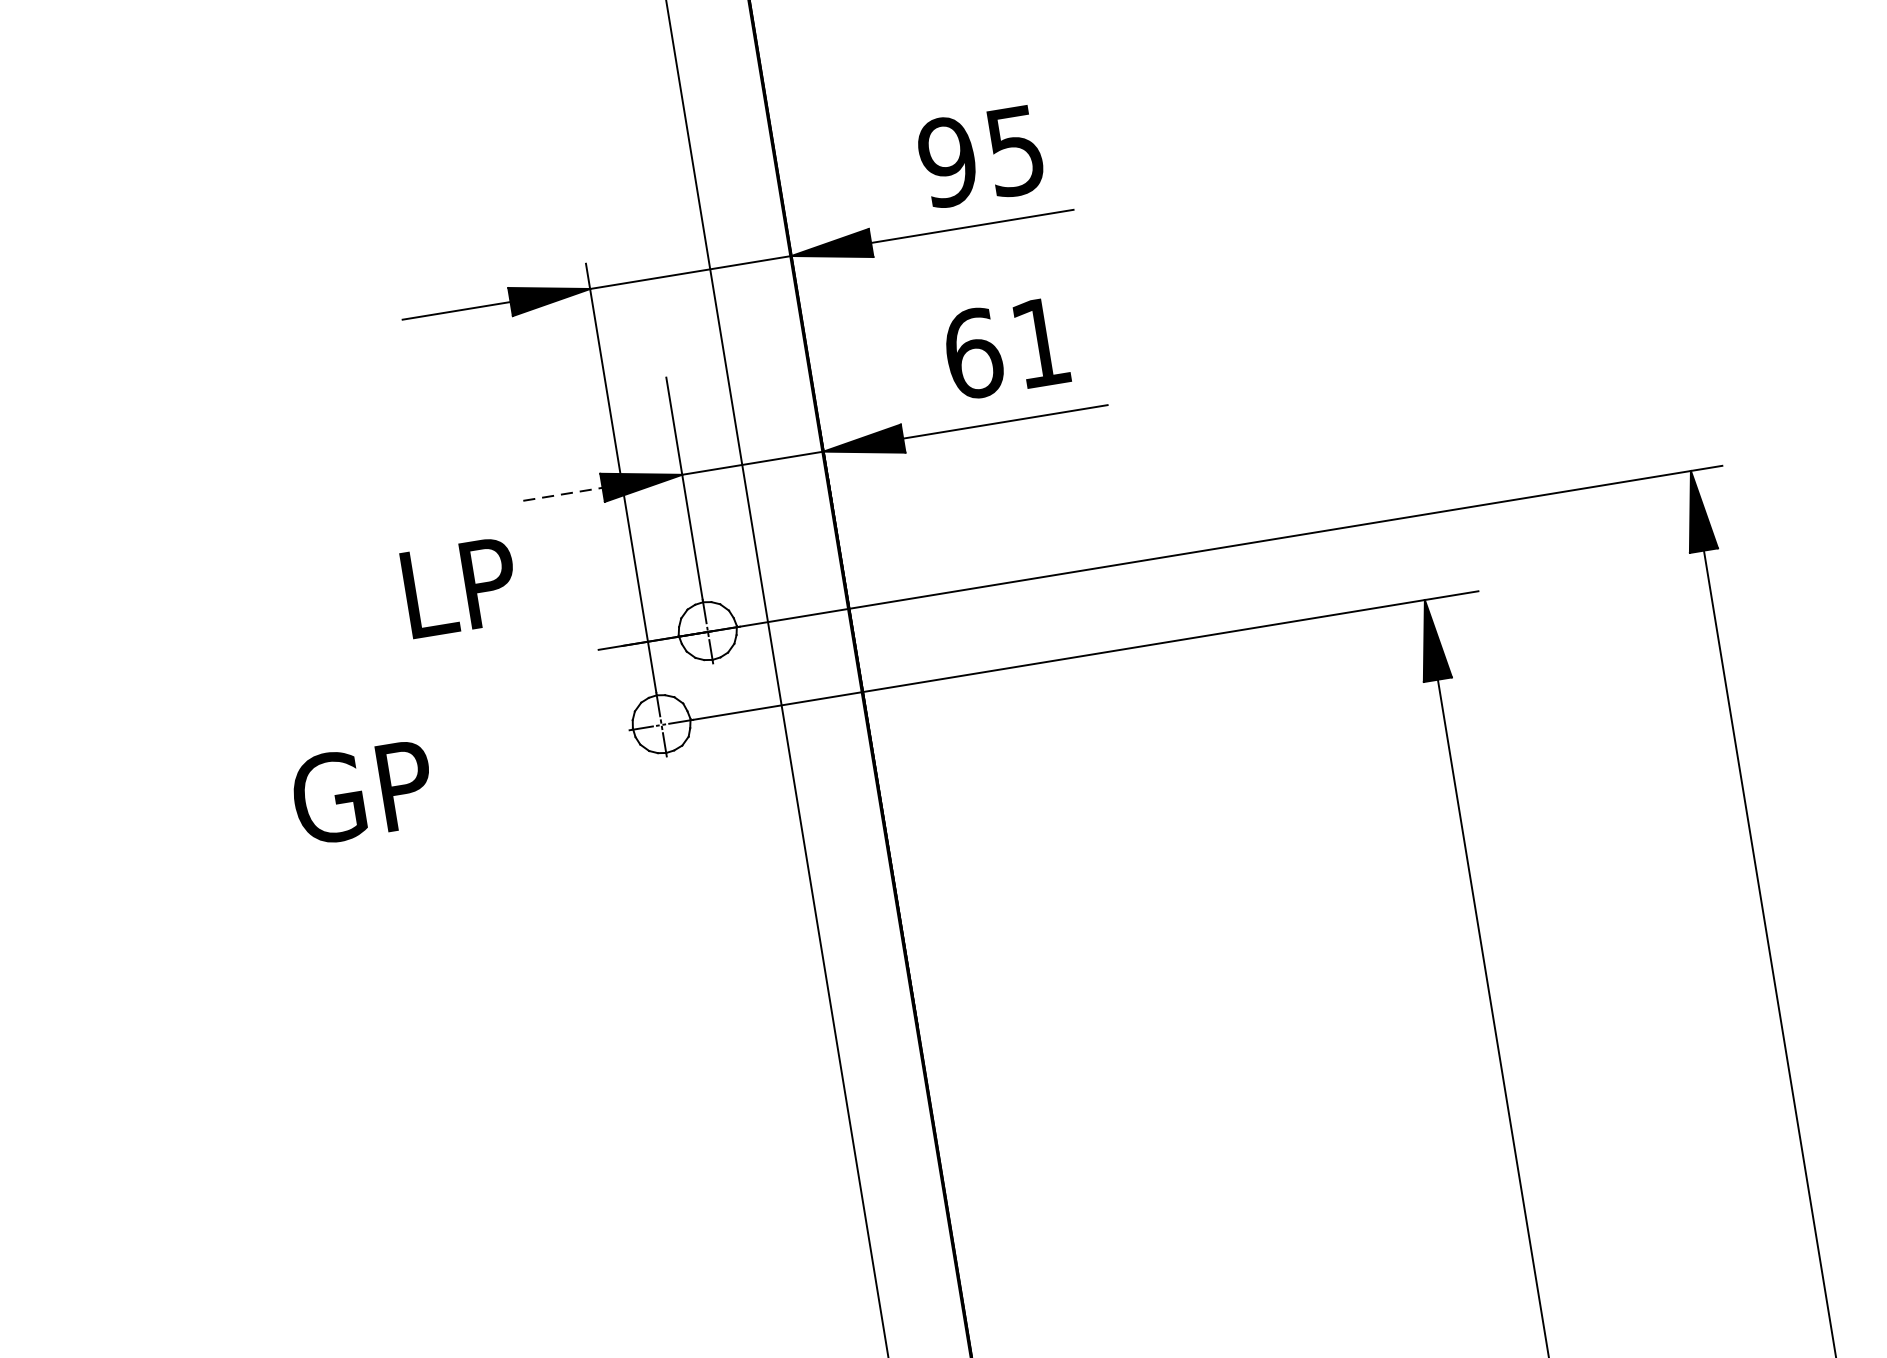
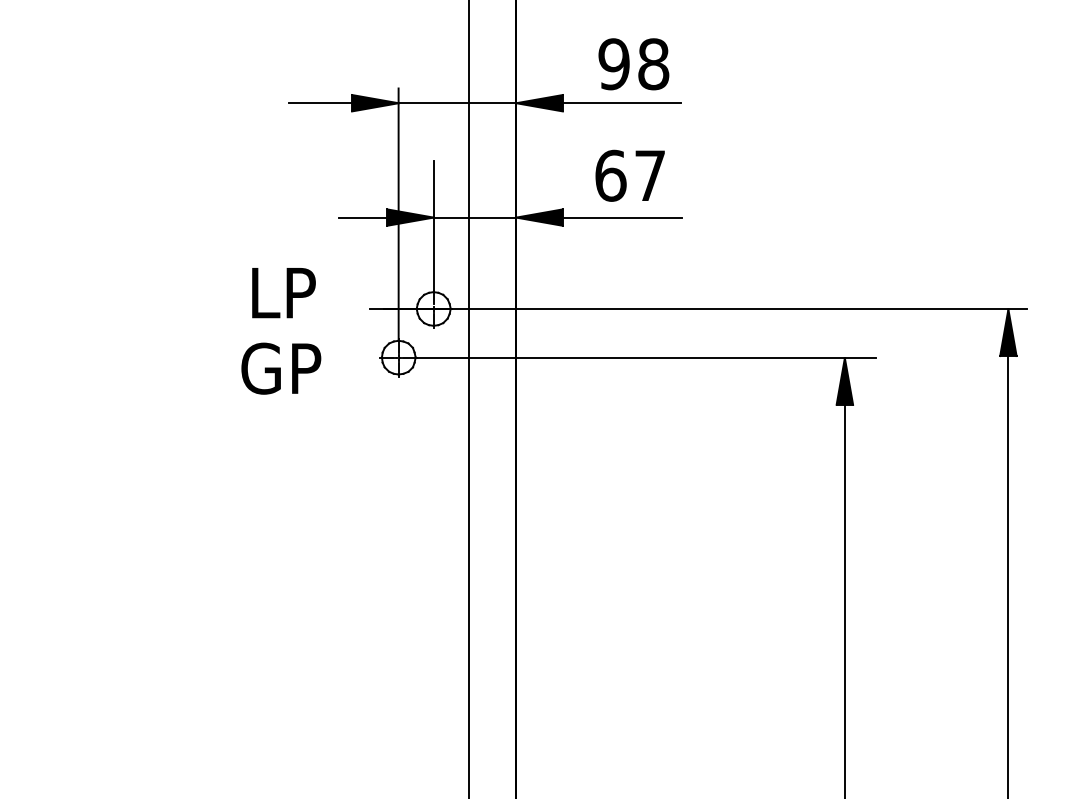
text: (1015, 151) -> (653, 64), 95 -> 98
text: (1039, 342) -> (649, 175), 61 -> 67
line: (563, 493) -> (364, 217), dashed -> solid
text: (459, 588) -> (283, 293), moved
text: (363, 792) -> (281, 368), moved

